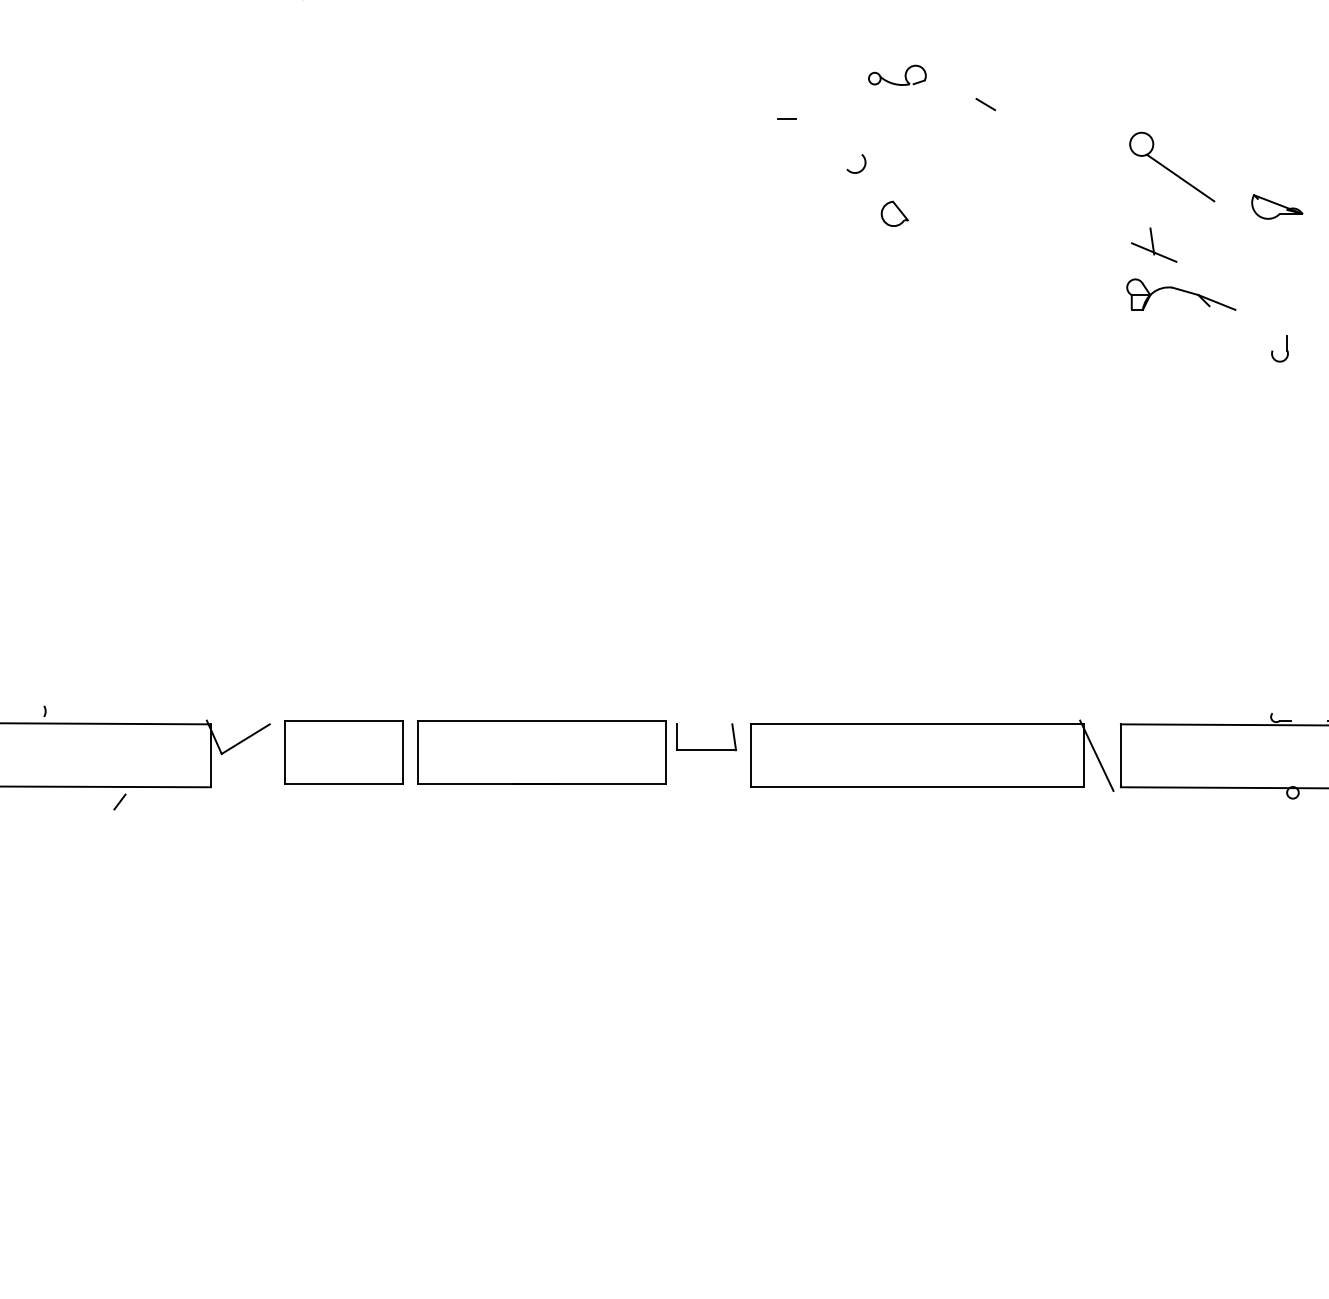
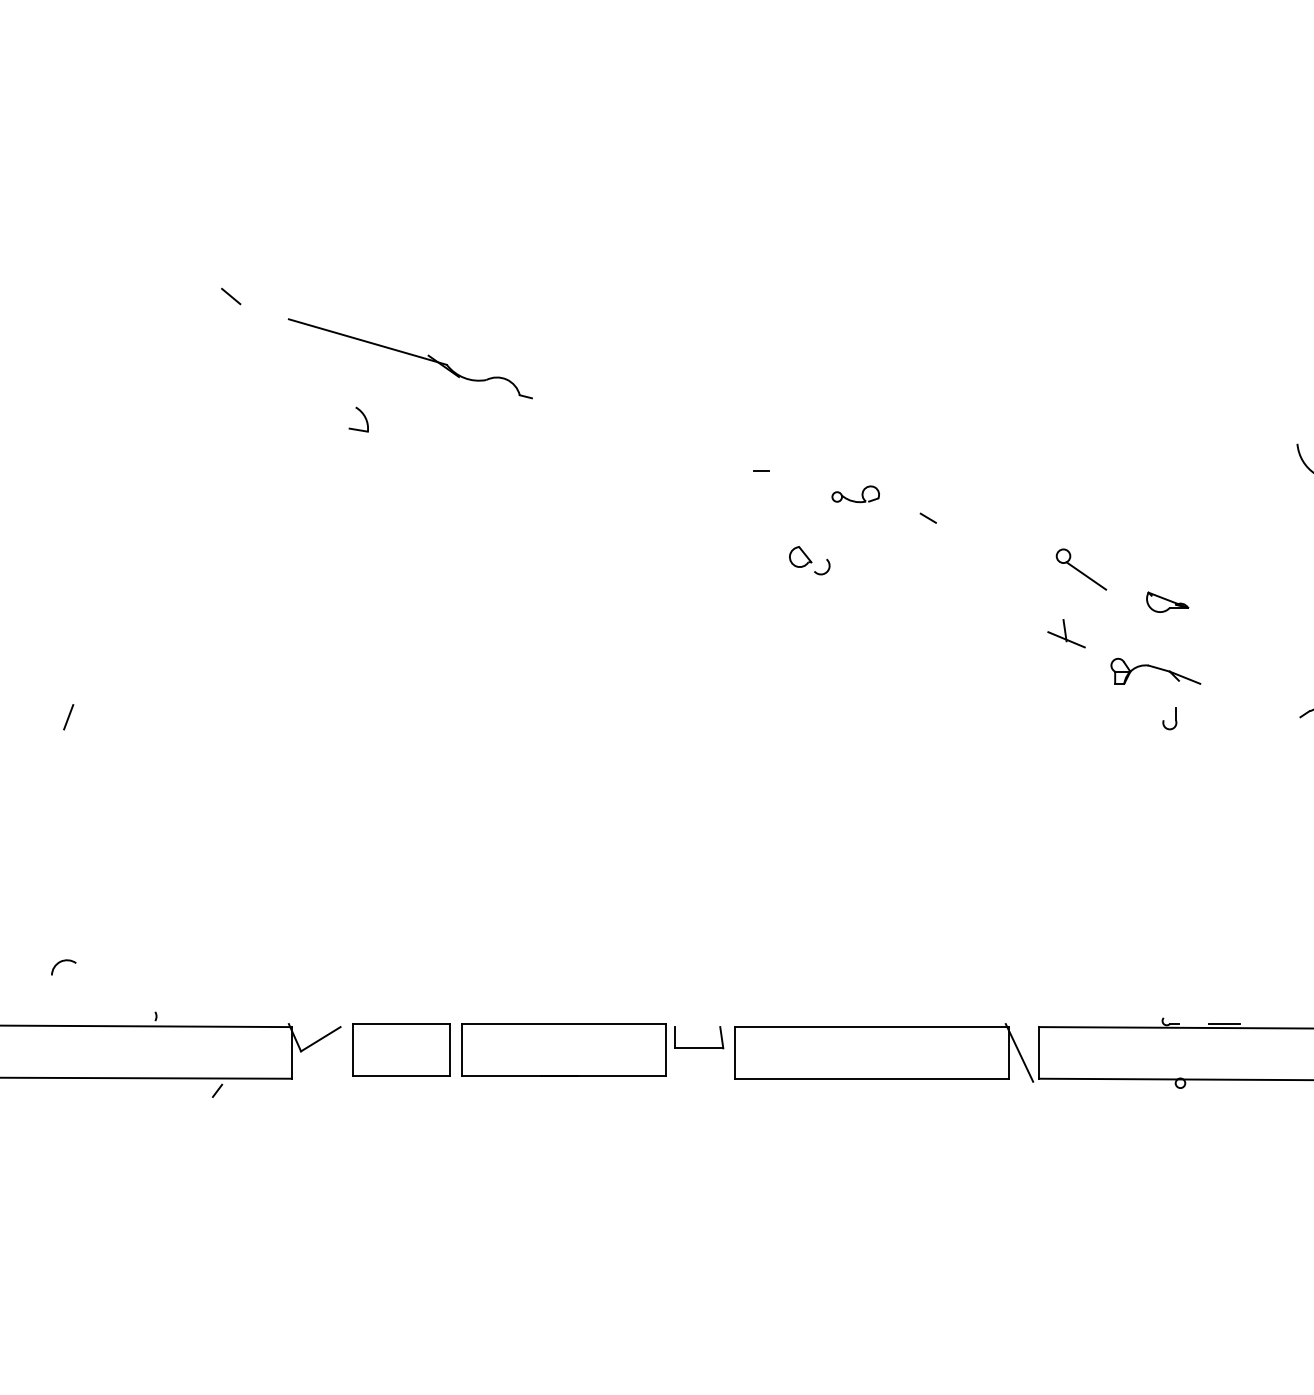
line: (787, 118) -> (761, 470), moved
part: (1172, 166) -> (1081, 569), size x0.71
part: (894, 213) -> (800, 556), moved
part: (1180, 293) -> (1155, 670), moved

